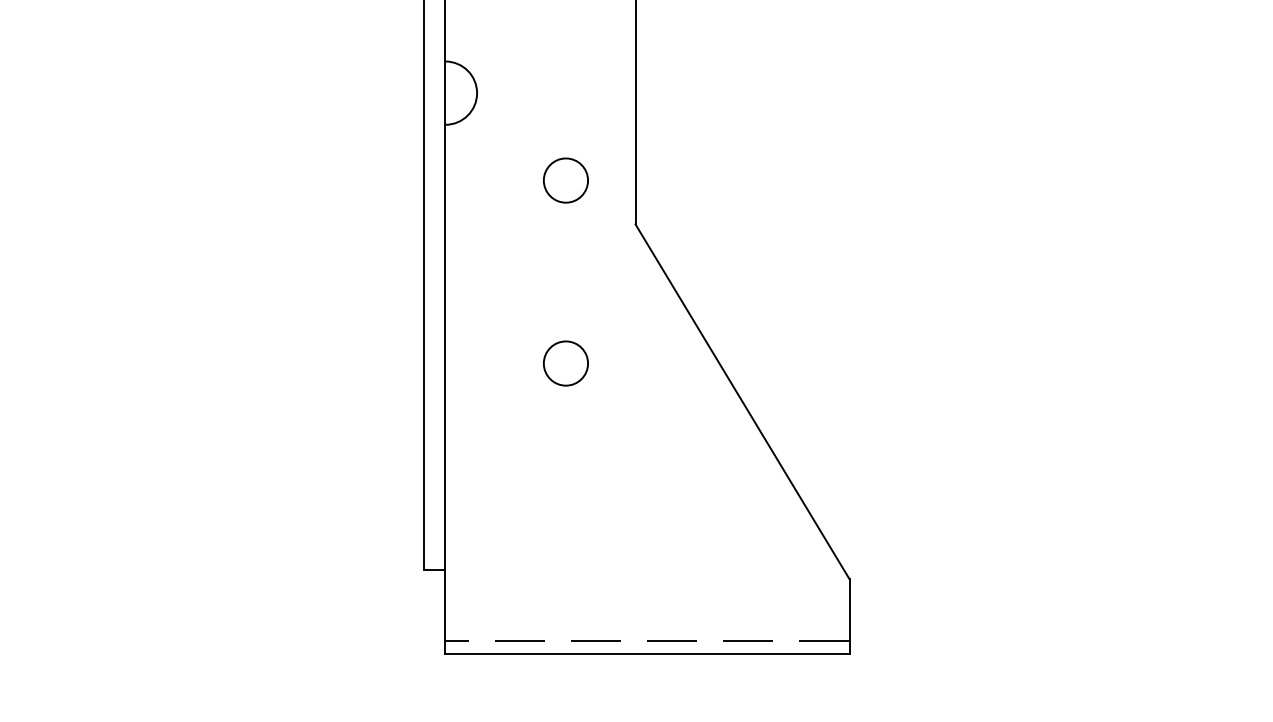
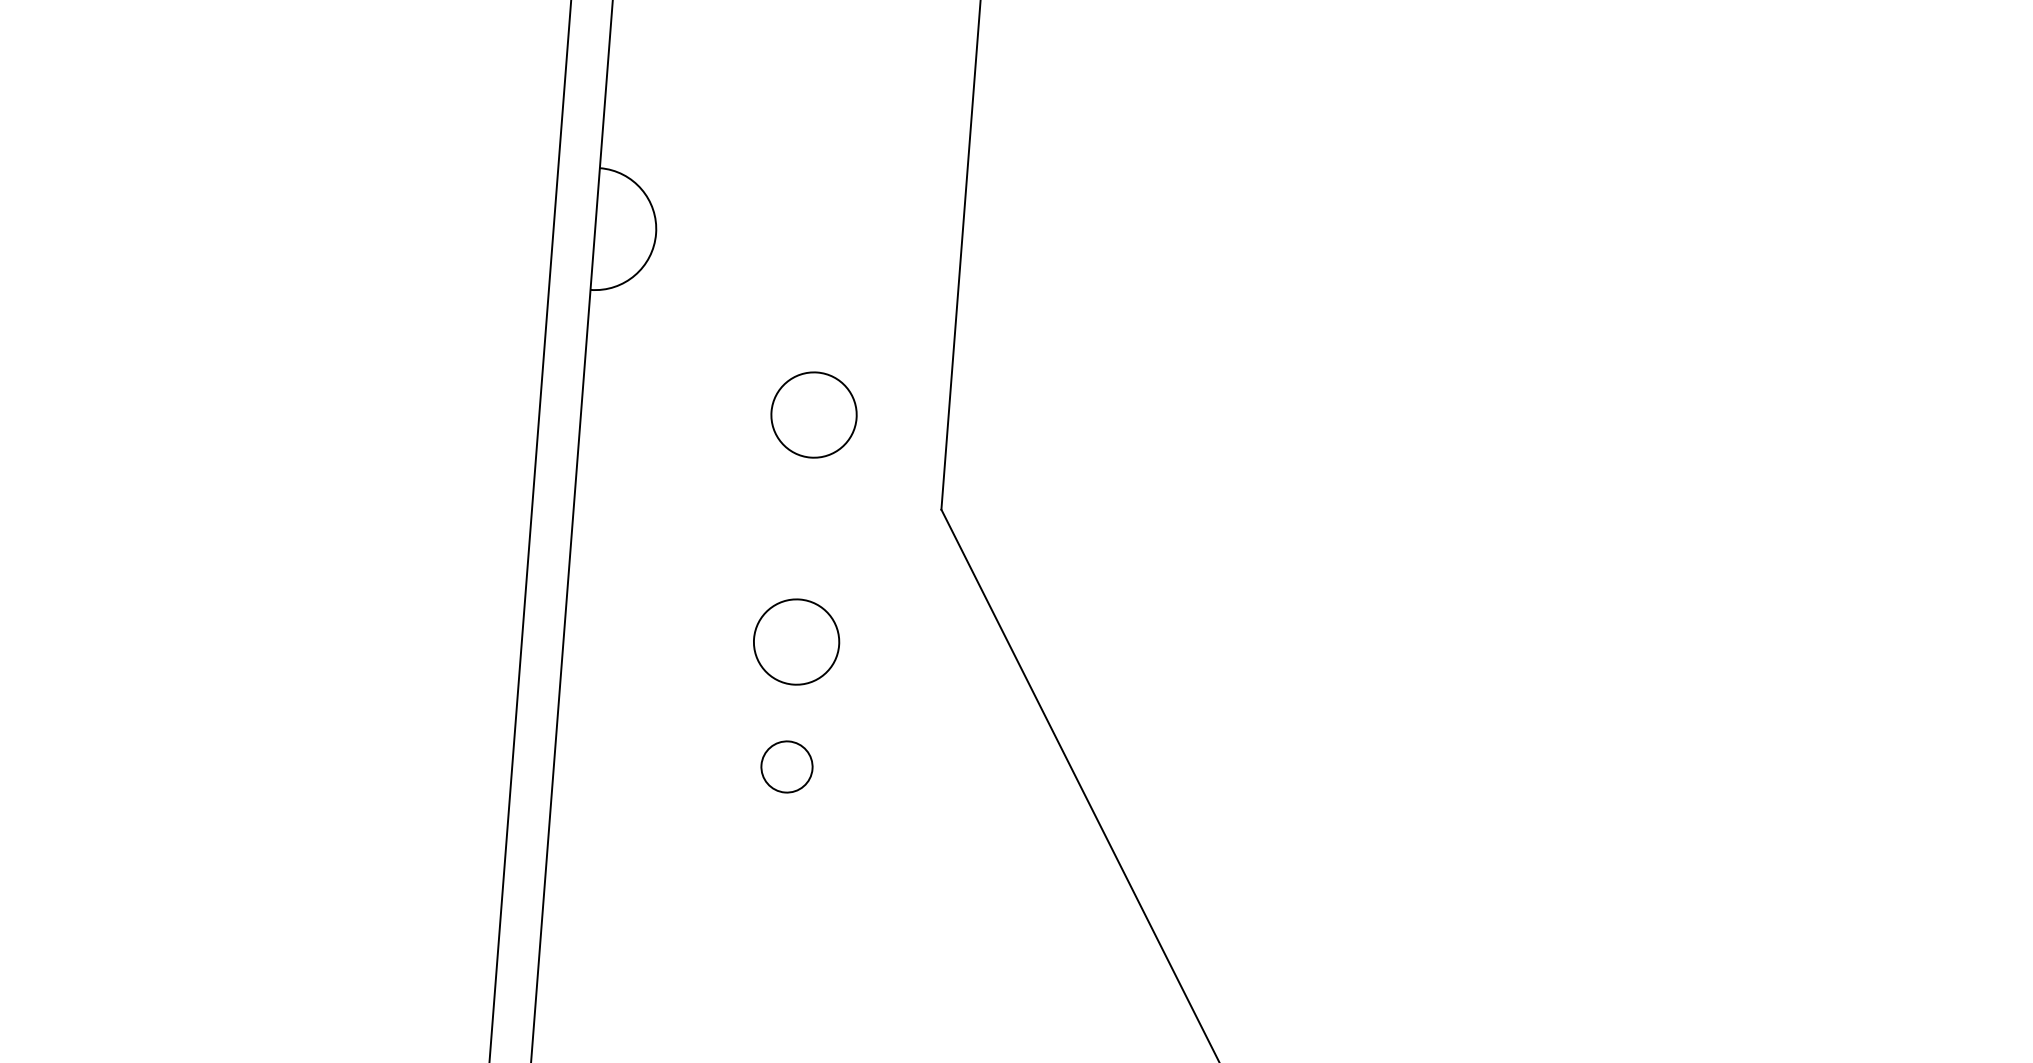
circle: (565, 298) -> (795, 641), added
circle: (565, 363) -> (786, 766), size x0.6

